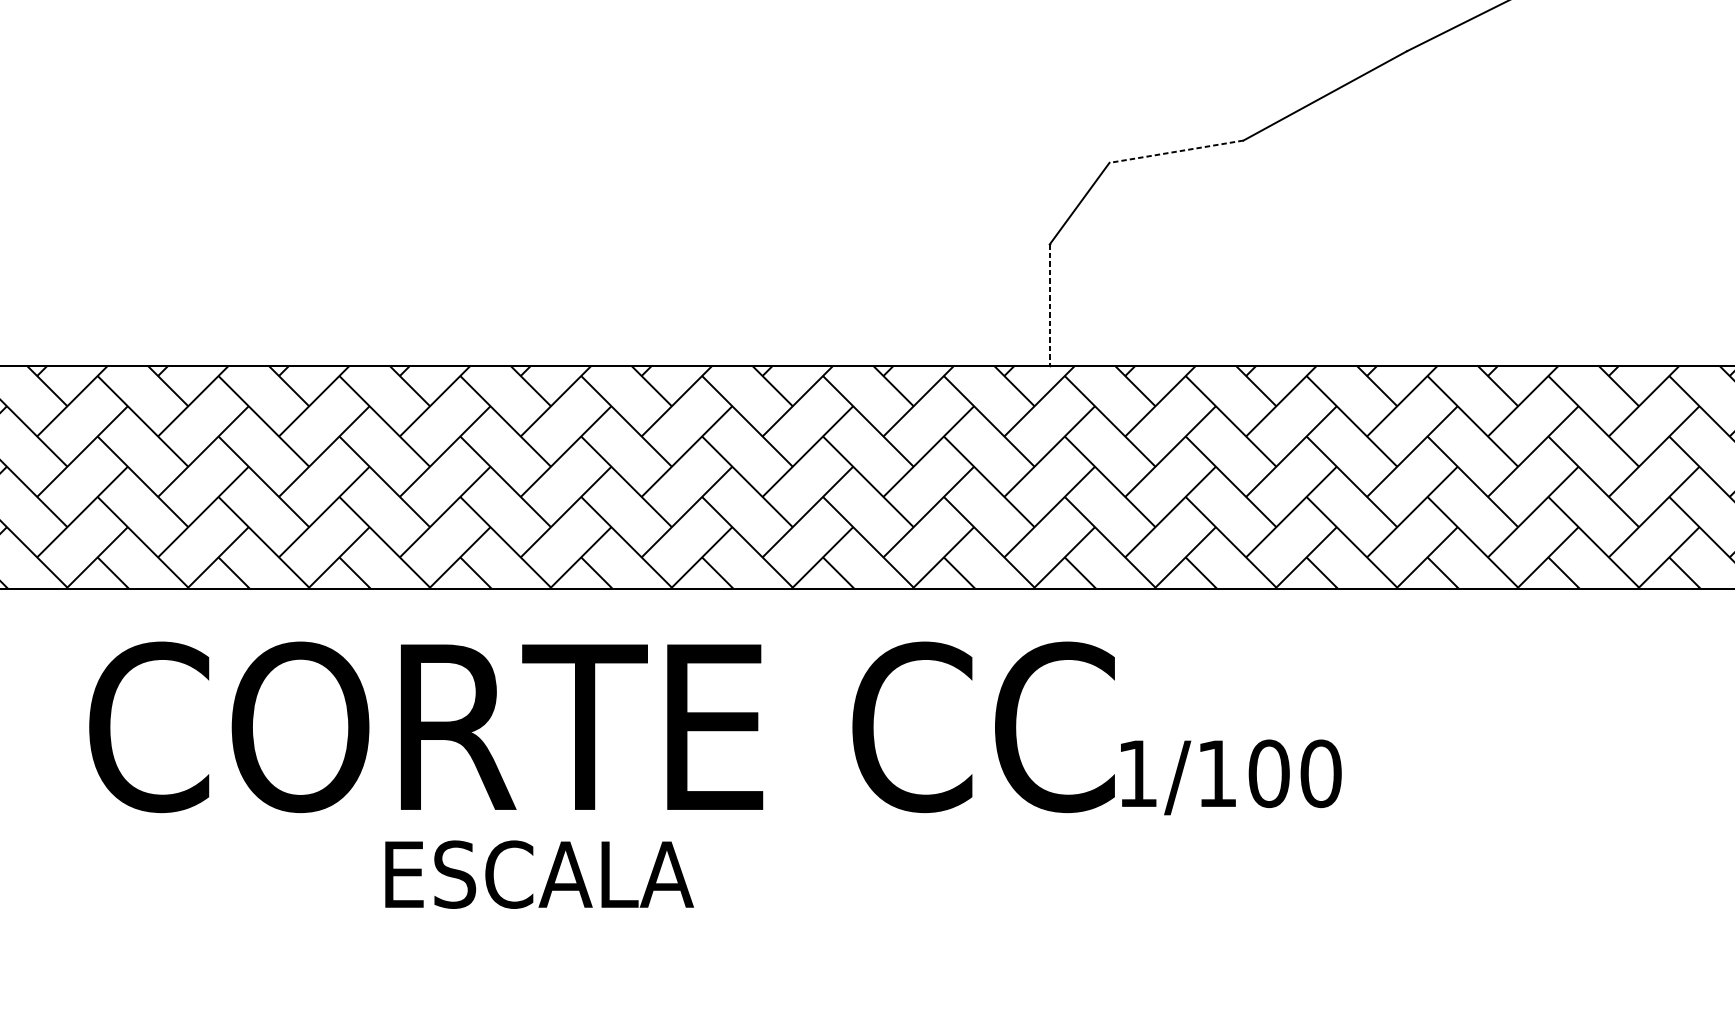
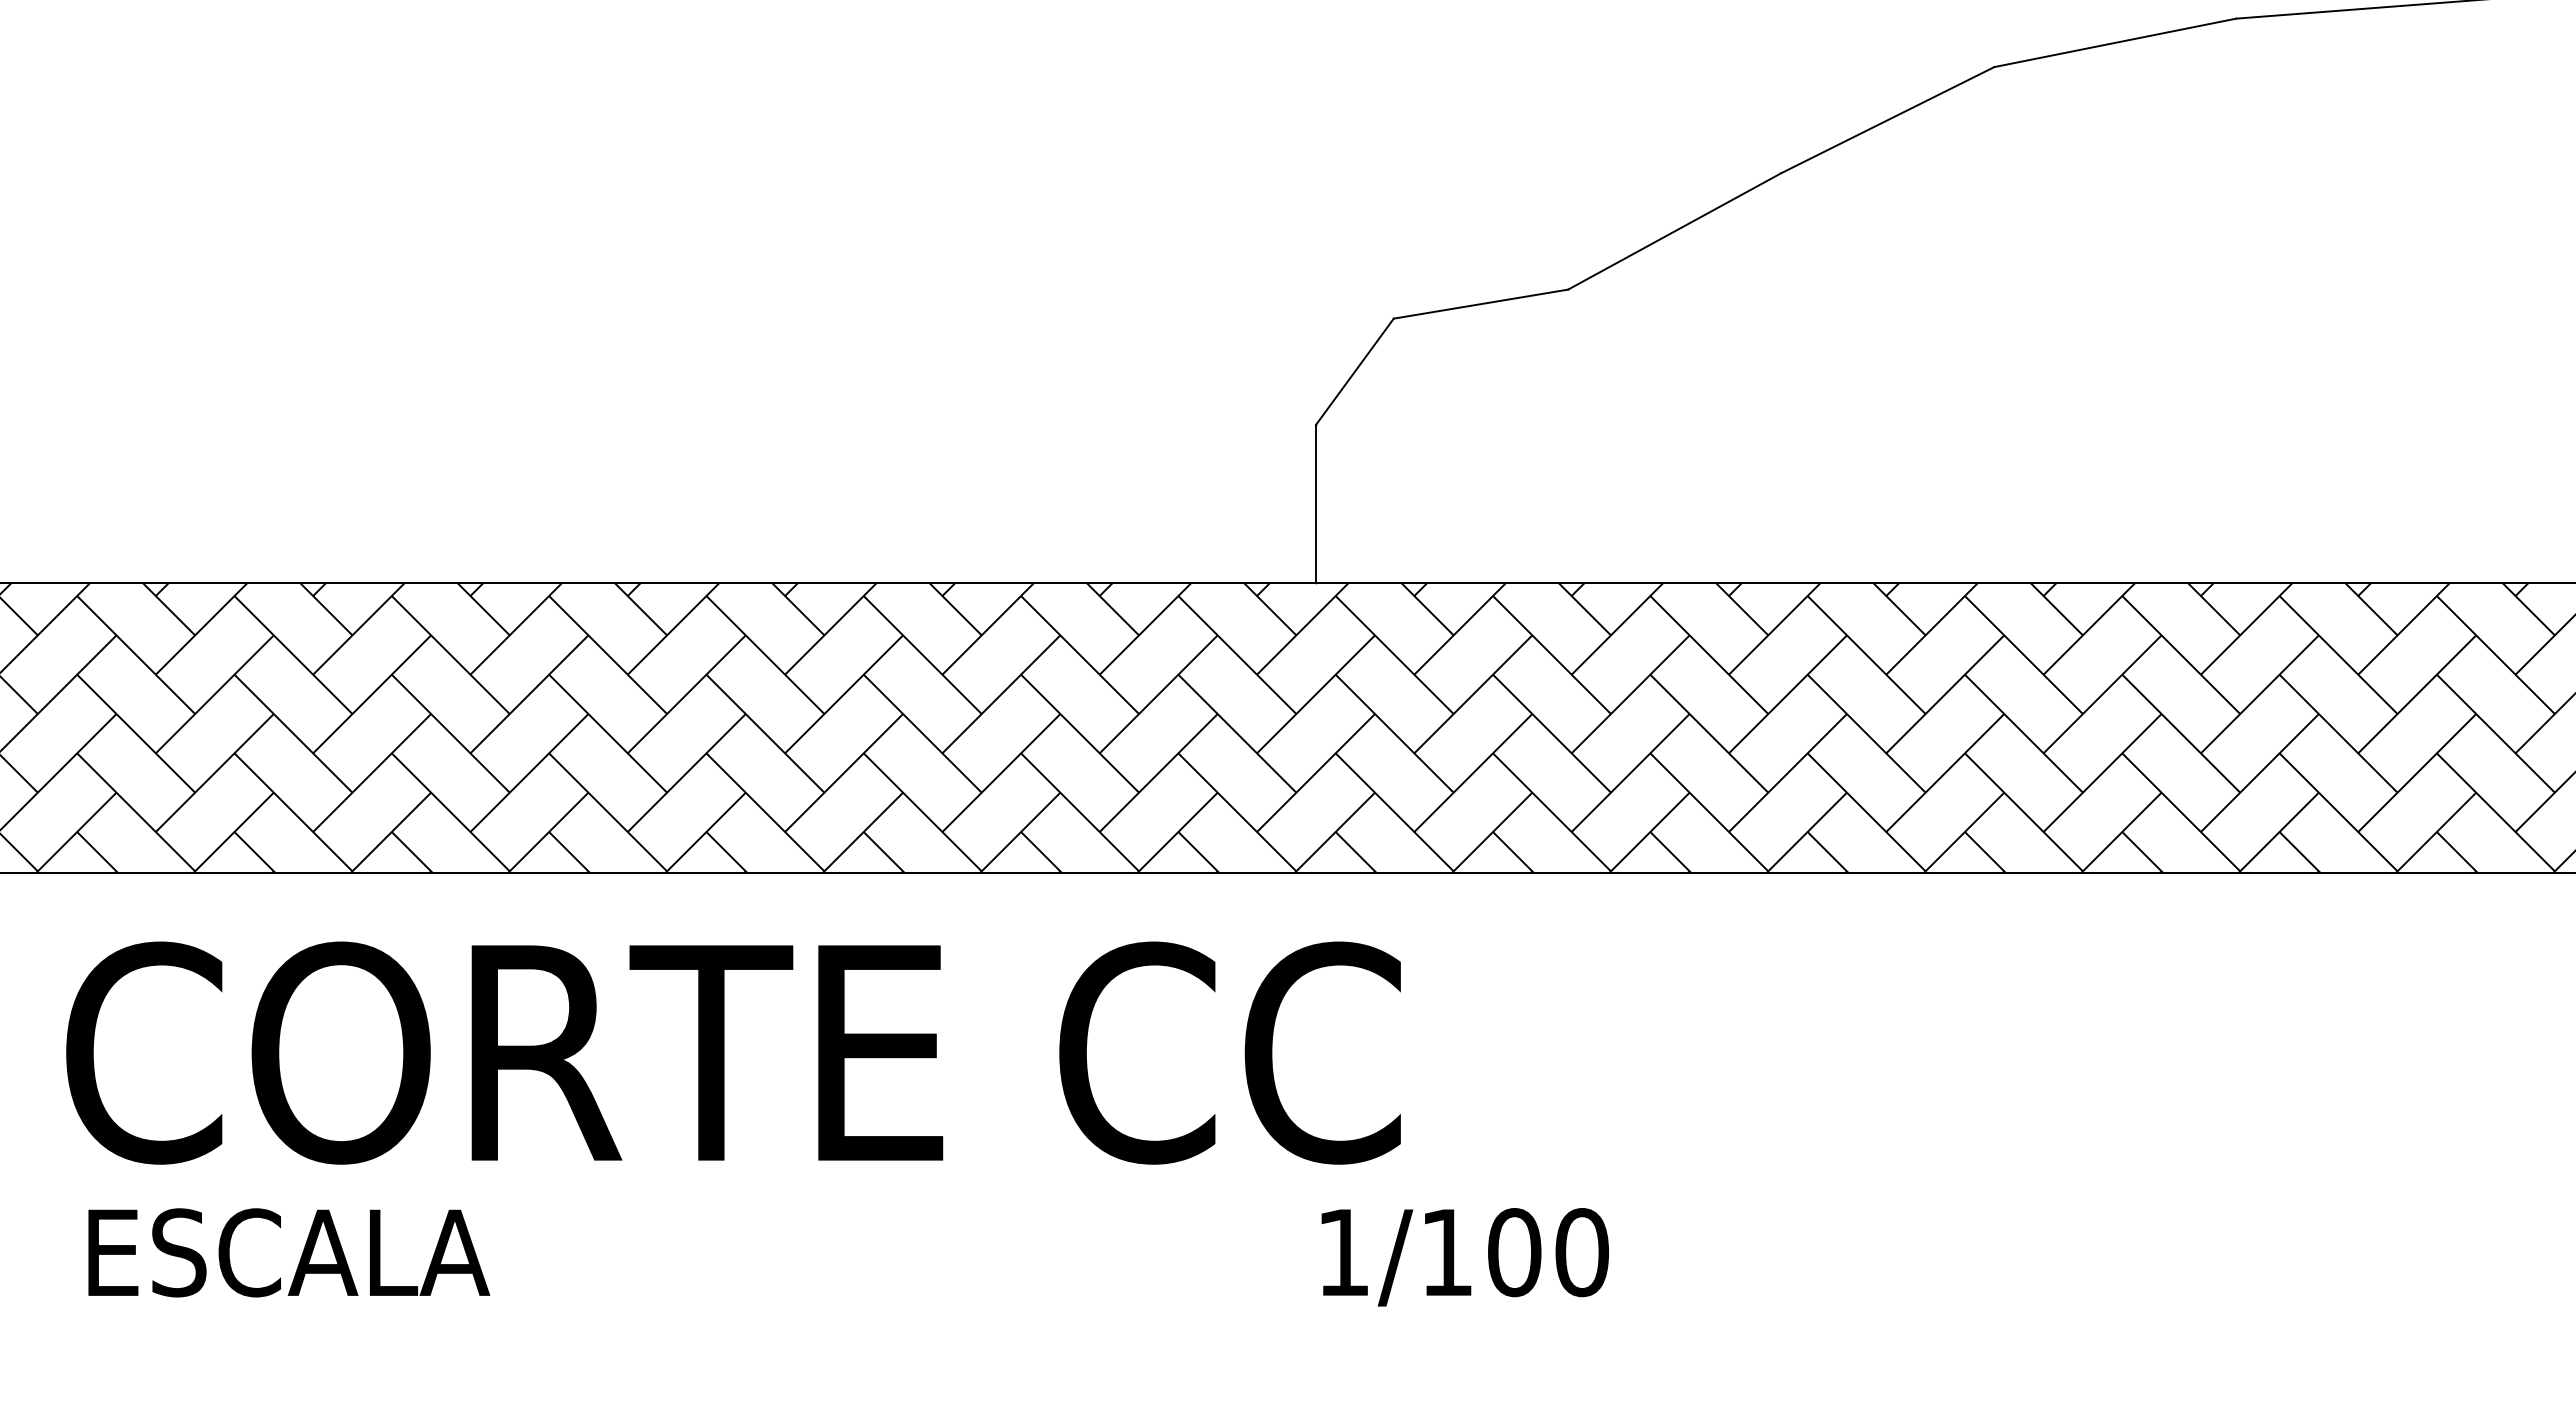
line: (1176, 152) -> (1480, 304), dashed -> solid
line: (1050, 304) -> (1316, 503), dashed -> solid
text: (1230, 777) -> (1464, 1257), moved
text: (539, 874) -> (289, 1252), moved

